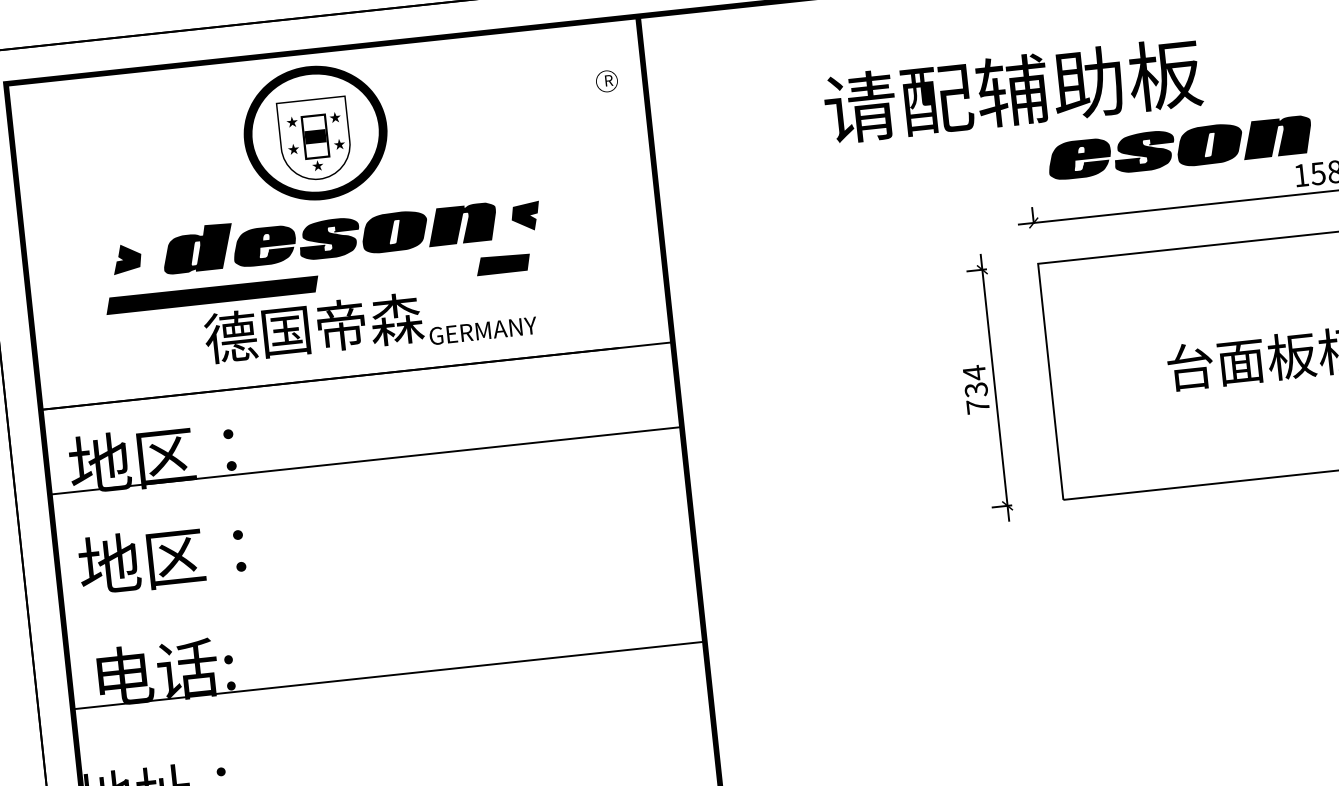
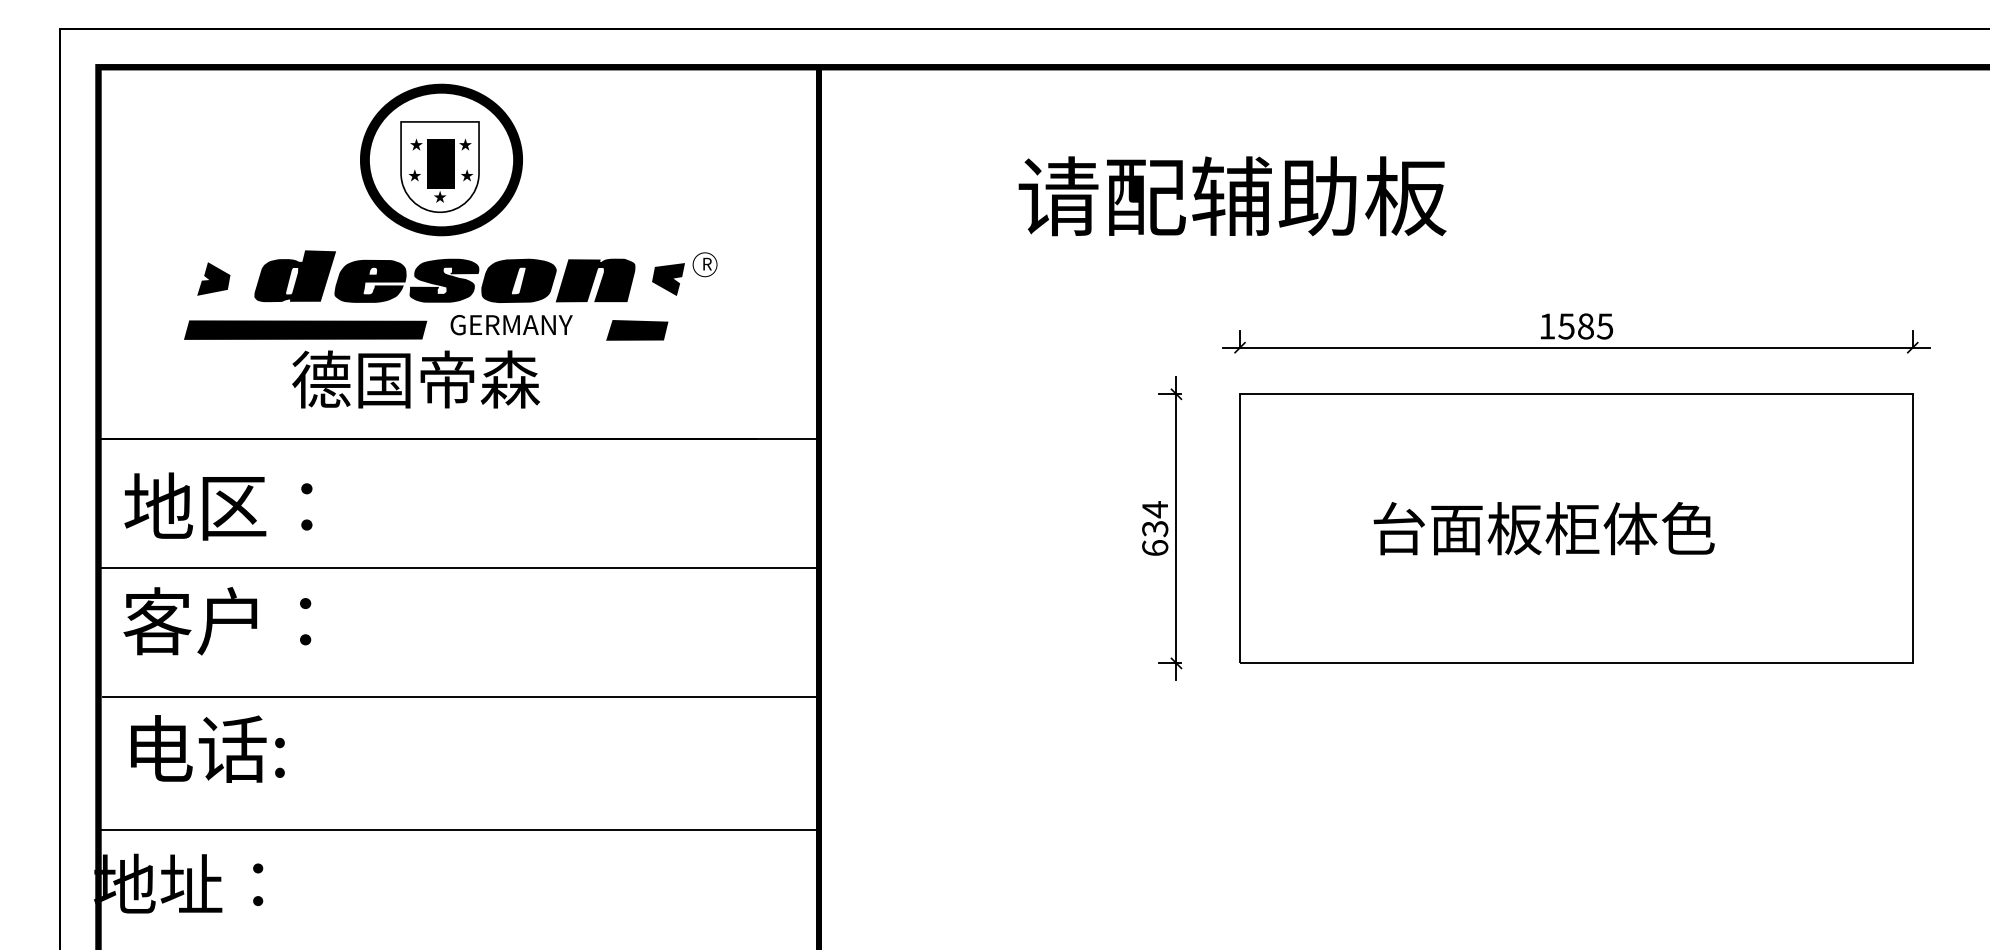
text: (606, 81) -> (704, 264), moved
fill: (313, 123) -> (440, 148), added
part: (1179, 147) -> (1413, 280), removed
fill: (316, 149) -> (440, 178), added
text: (483, 331) -> (511, 325), moved
text: (978, 406) -> (1155, 547), 734 -> 634
line: (365, 460) -> (458, 568), moved
text: (141, 561) -> (193, 621), 地区： -> 客户：
line: (382, 602) -> (460, 697), added
line: (388, 675) -> (458, 830), moved

